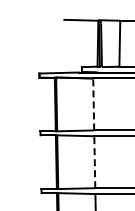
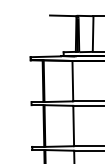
line: (93, 104) -> (72, 81), dashed -> solid
line: (94, 162) -> (73, 126), dashed -> solid

